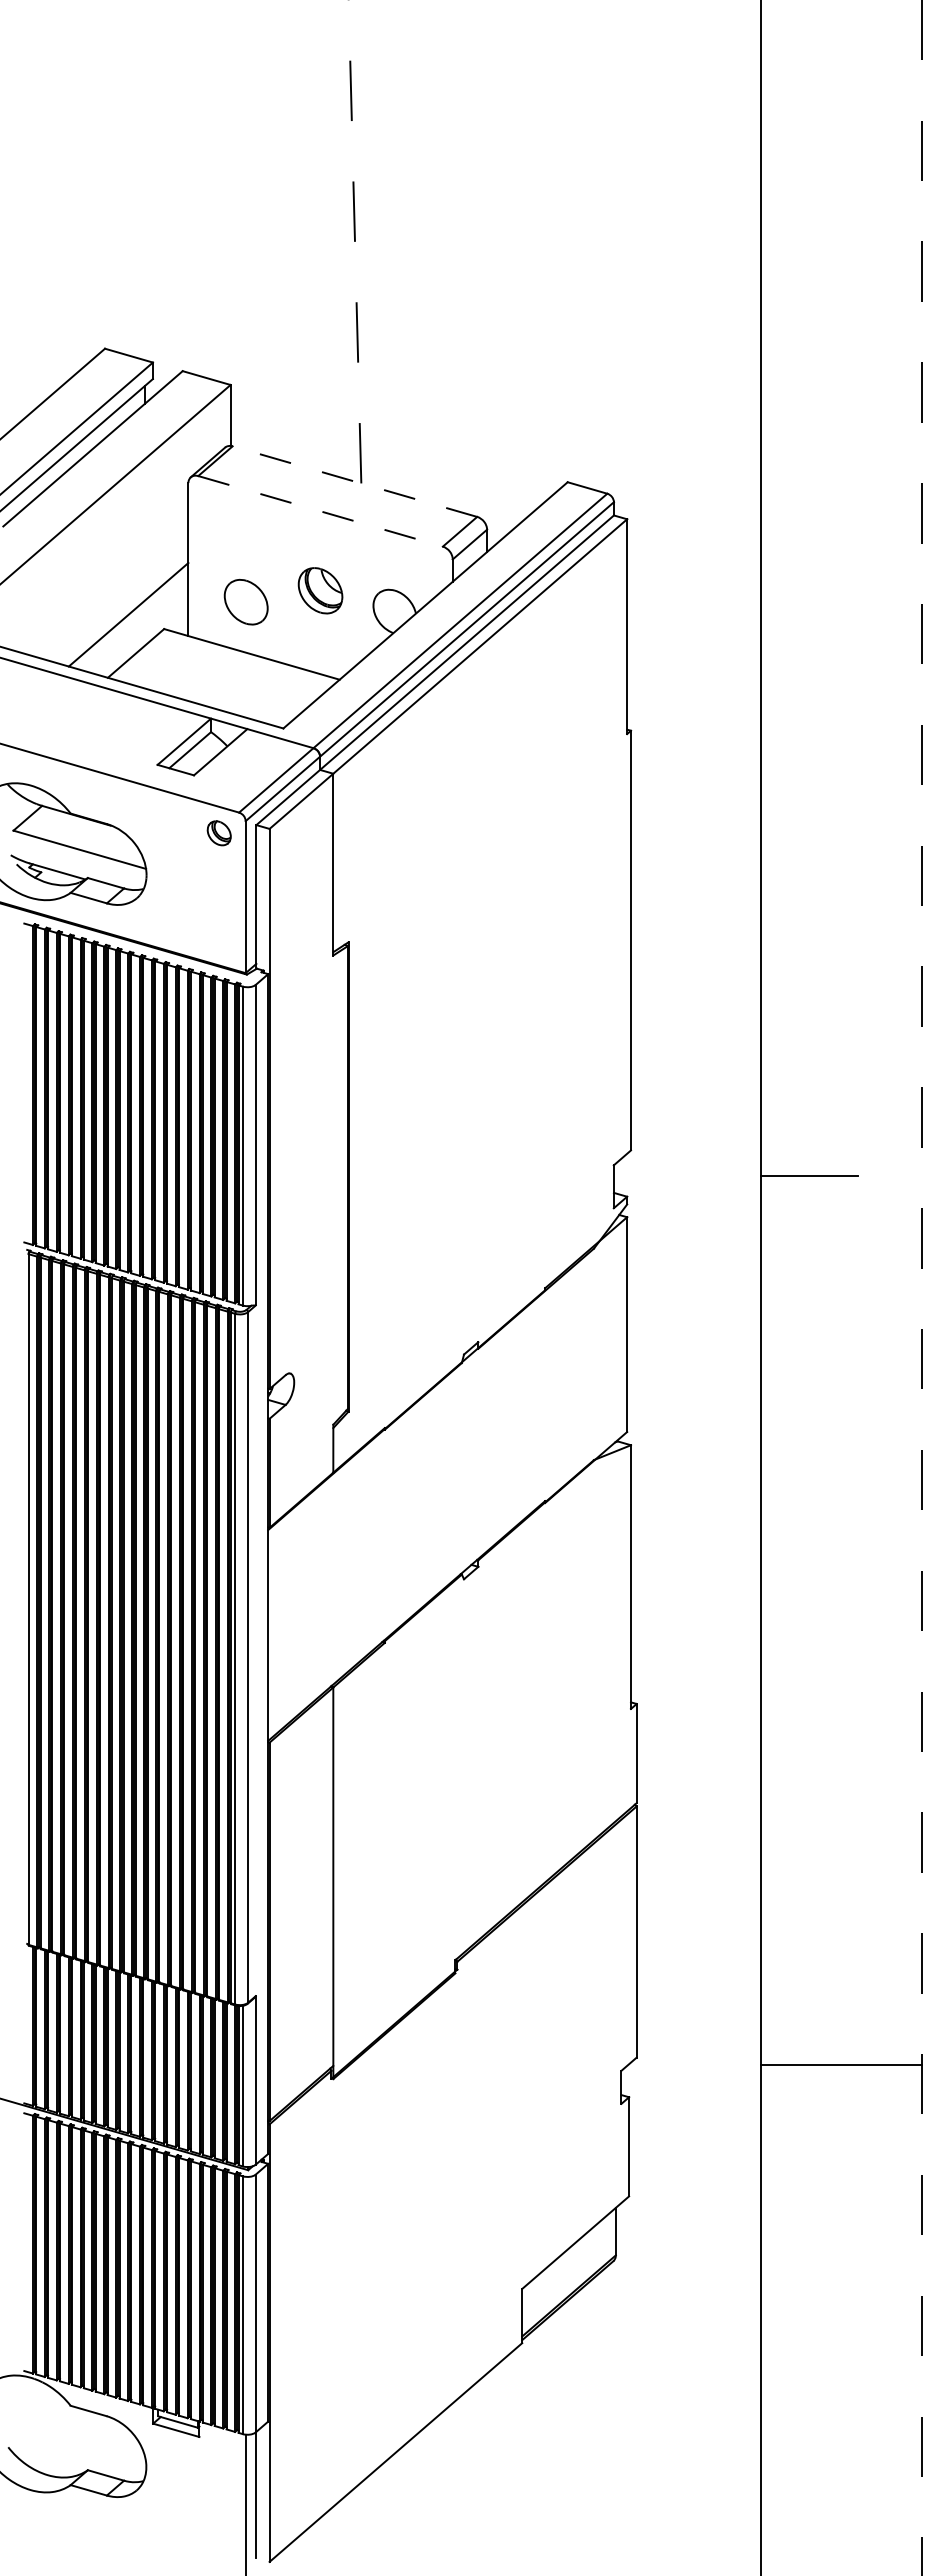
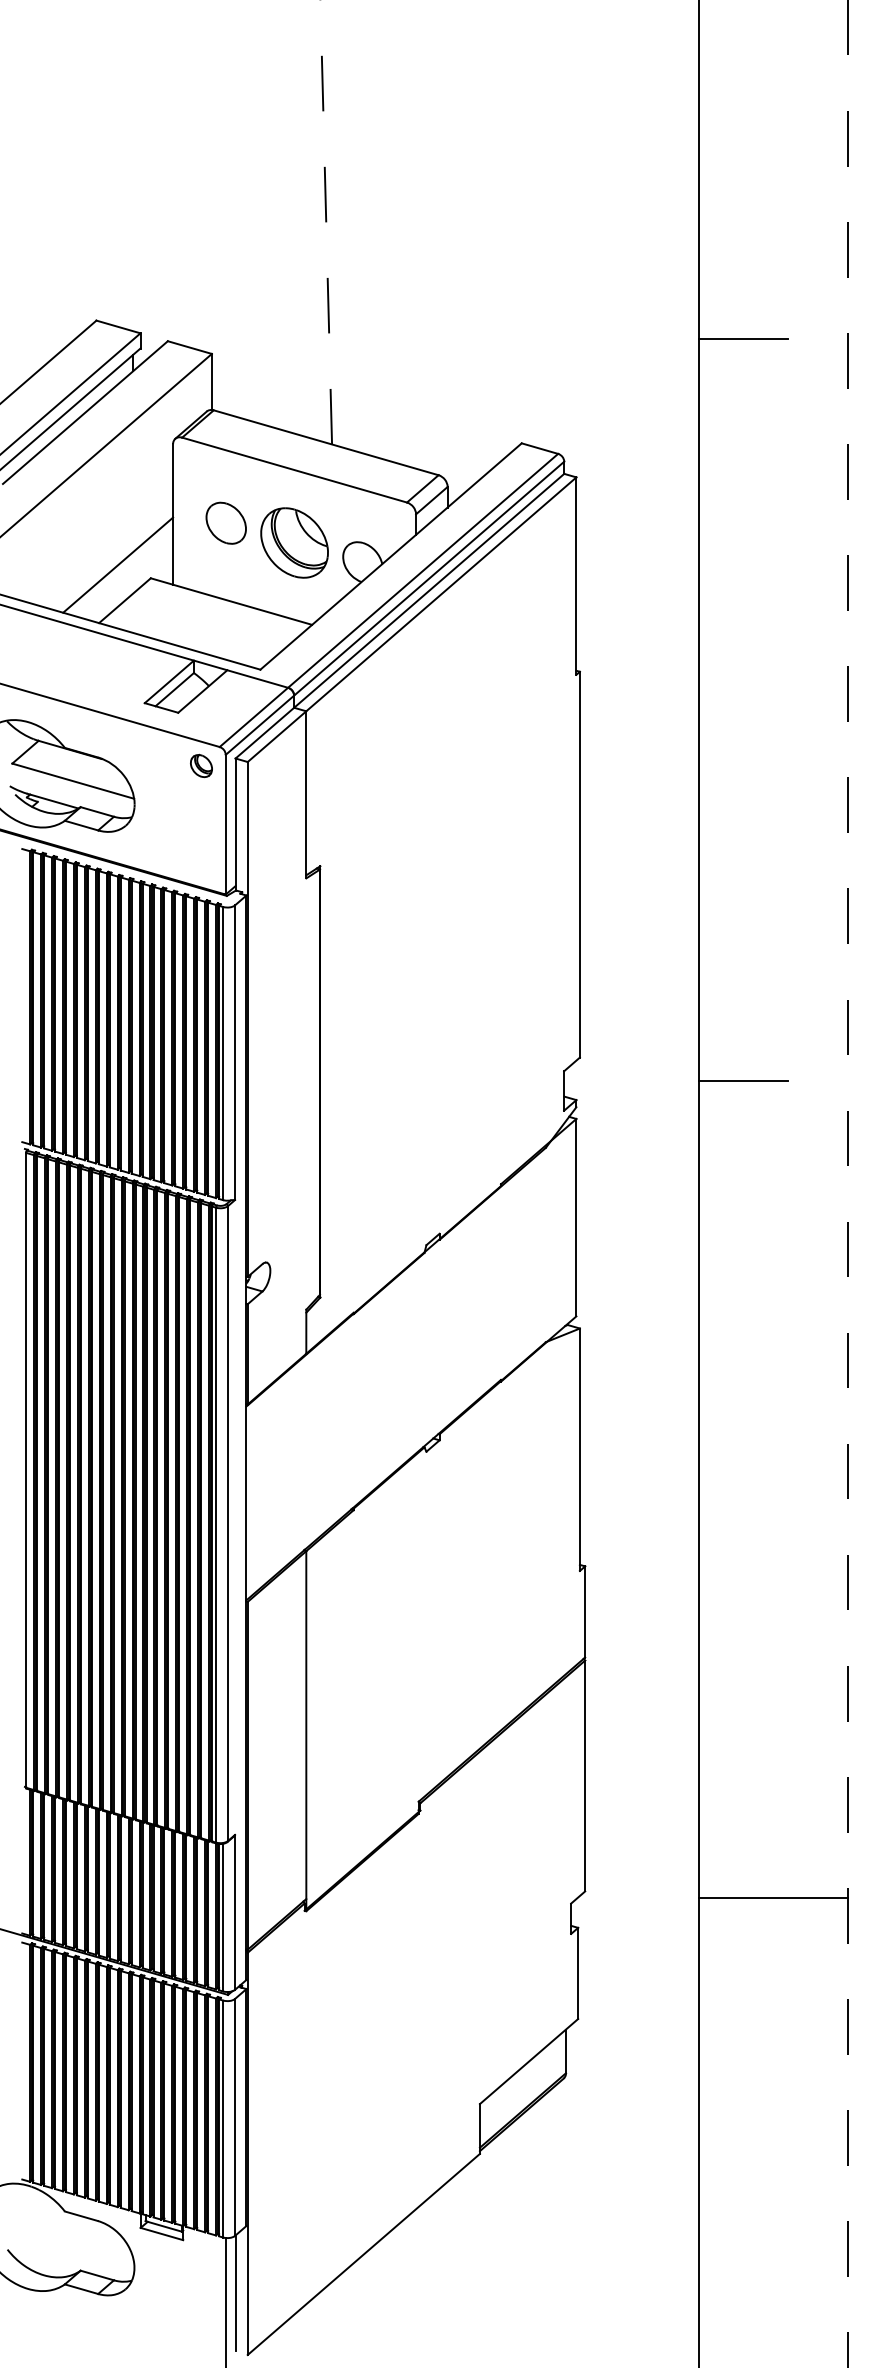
line: (808, 368) -> (743, 338), added
line: (354, 481) -> (325, 442), dashed -> solid
line: (321, 511) -> (295, 470), dashed -> solid
part: (320, 590) -> (294, 542), size x1.67
part: (245, 601) -> (225, 522), moved

